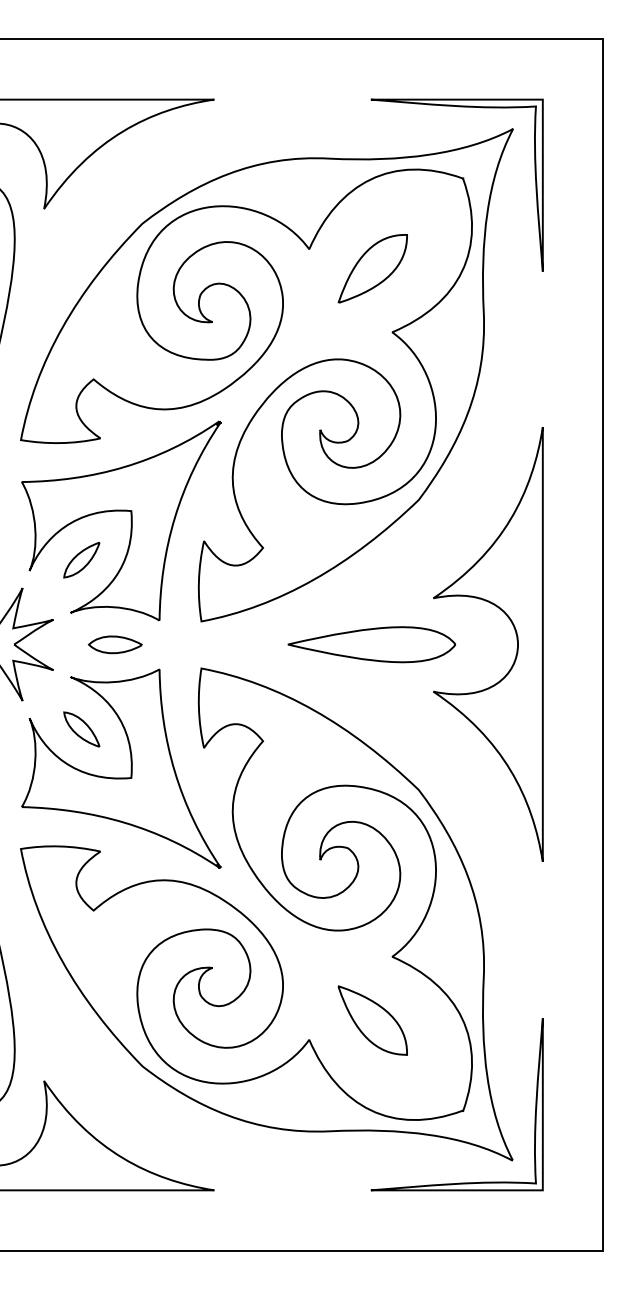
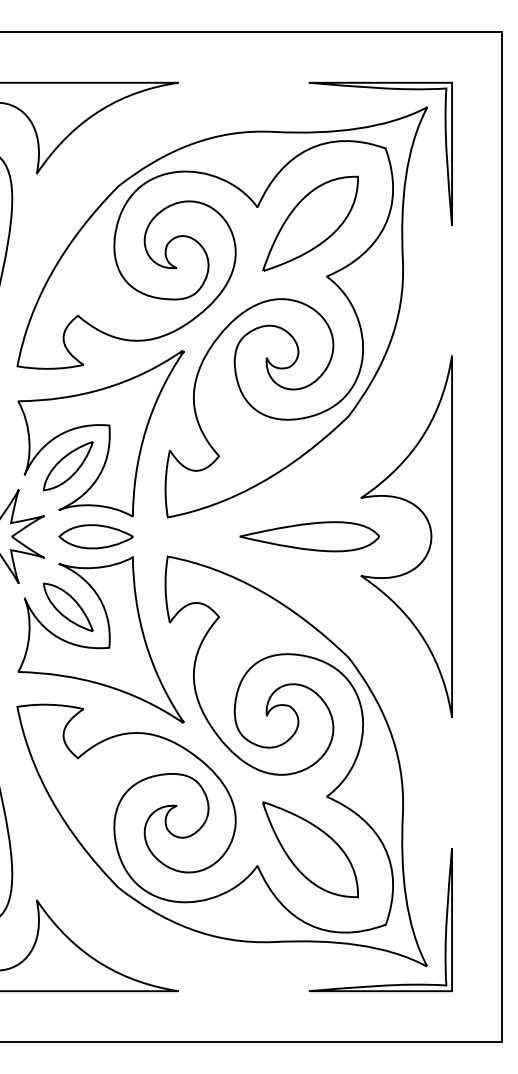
part: (372, 268) -> (310, 223), size x1.67
part: (81, 560) -> (67, 466), size x1.67
part: (114, 644) -> (95, 536), size x1.67
part: (81, 729) -> (67, 607), size x1.67
part: (372, 1020) -> (310, 849), size x1.67

